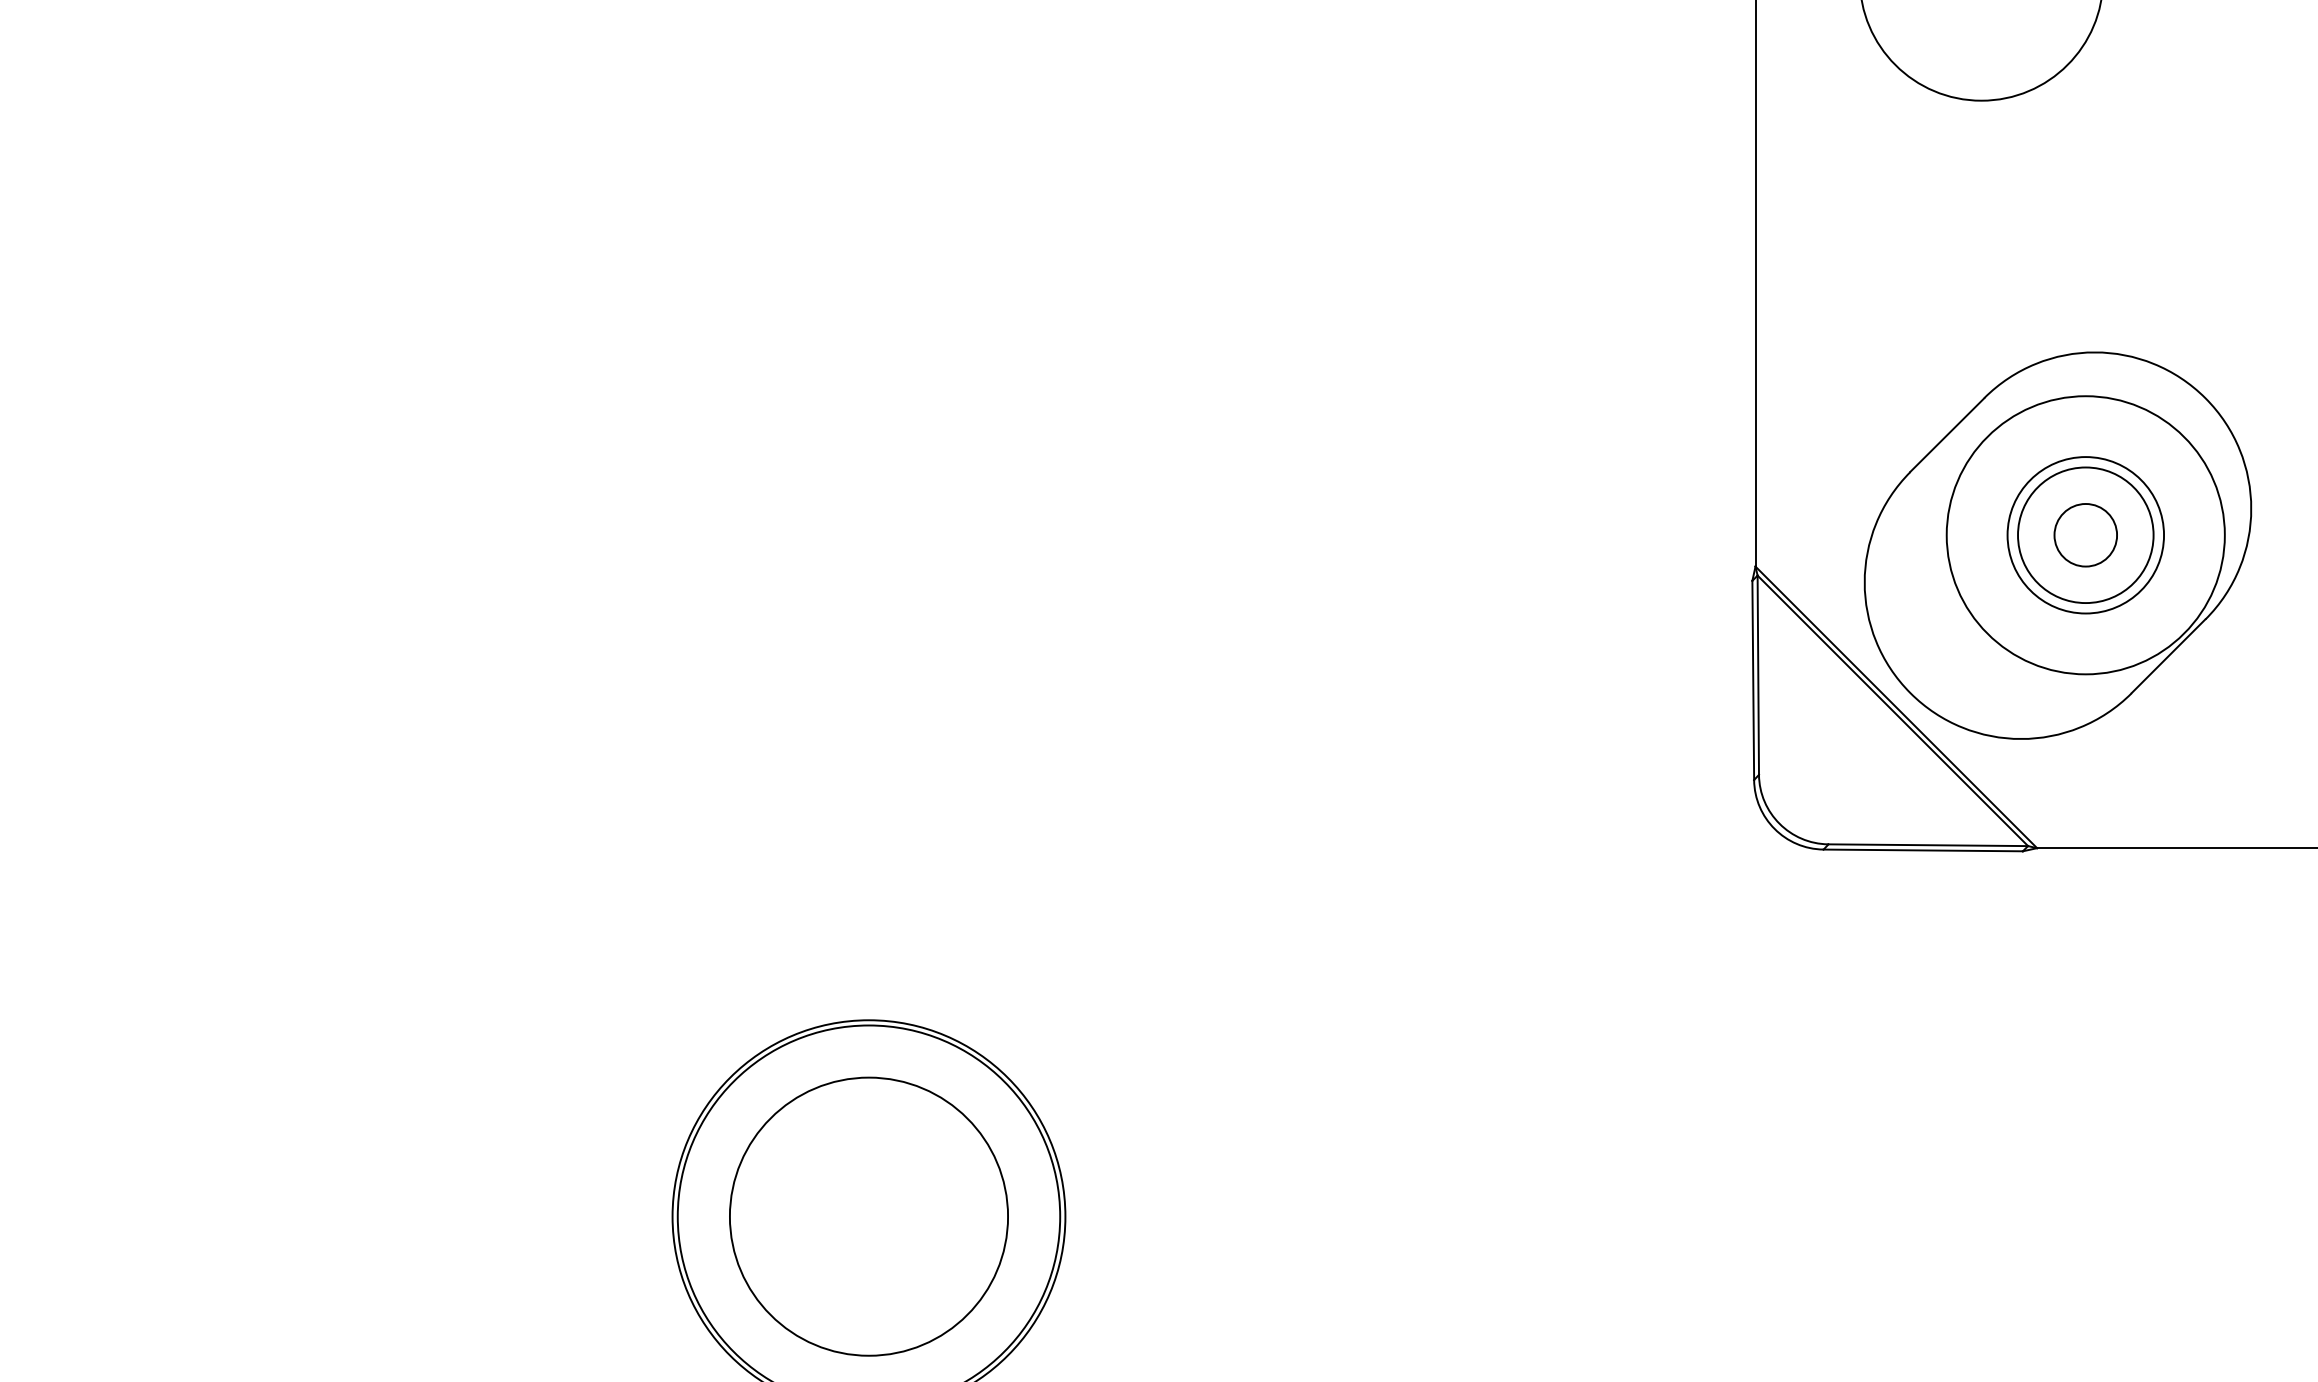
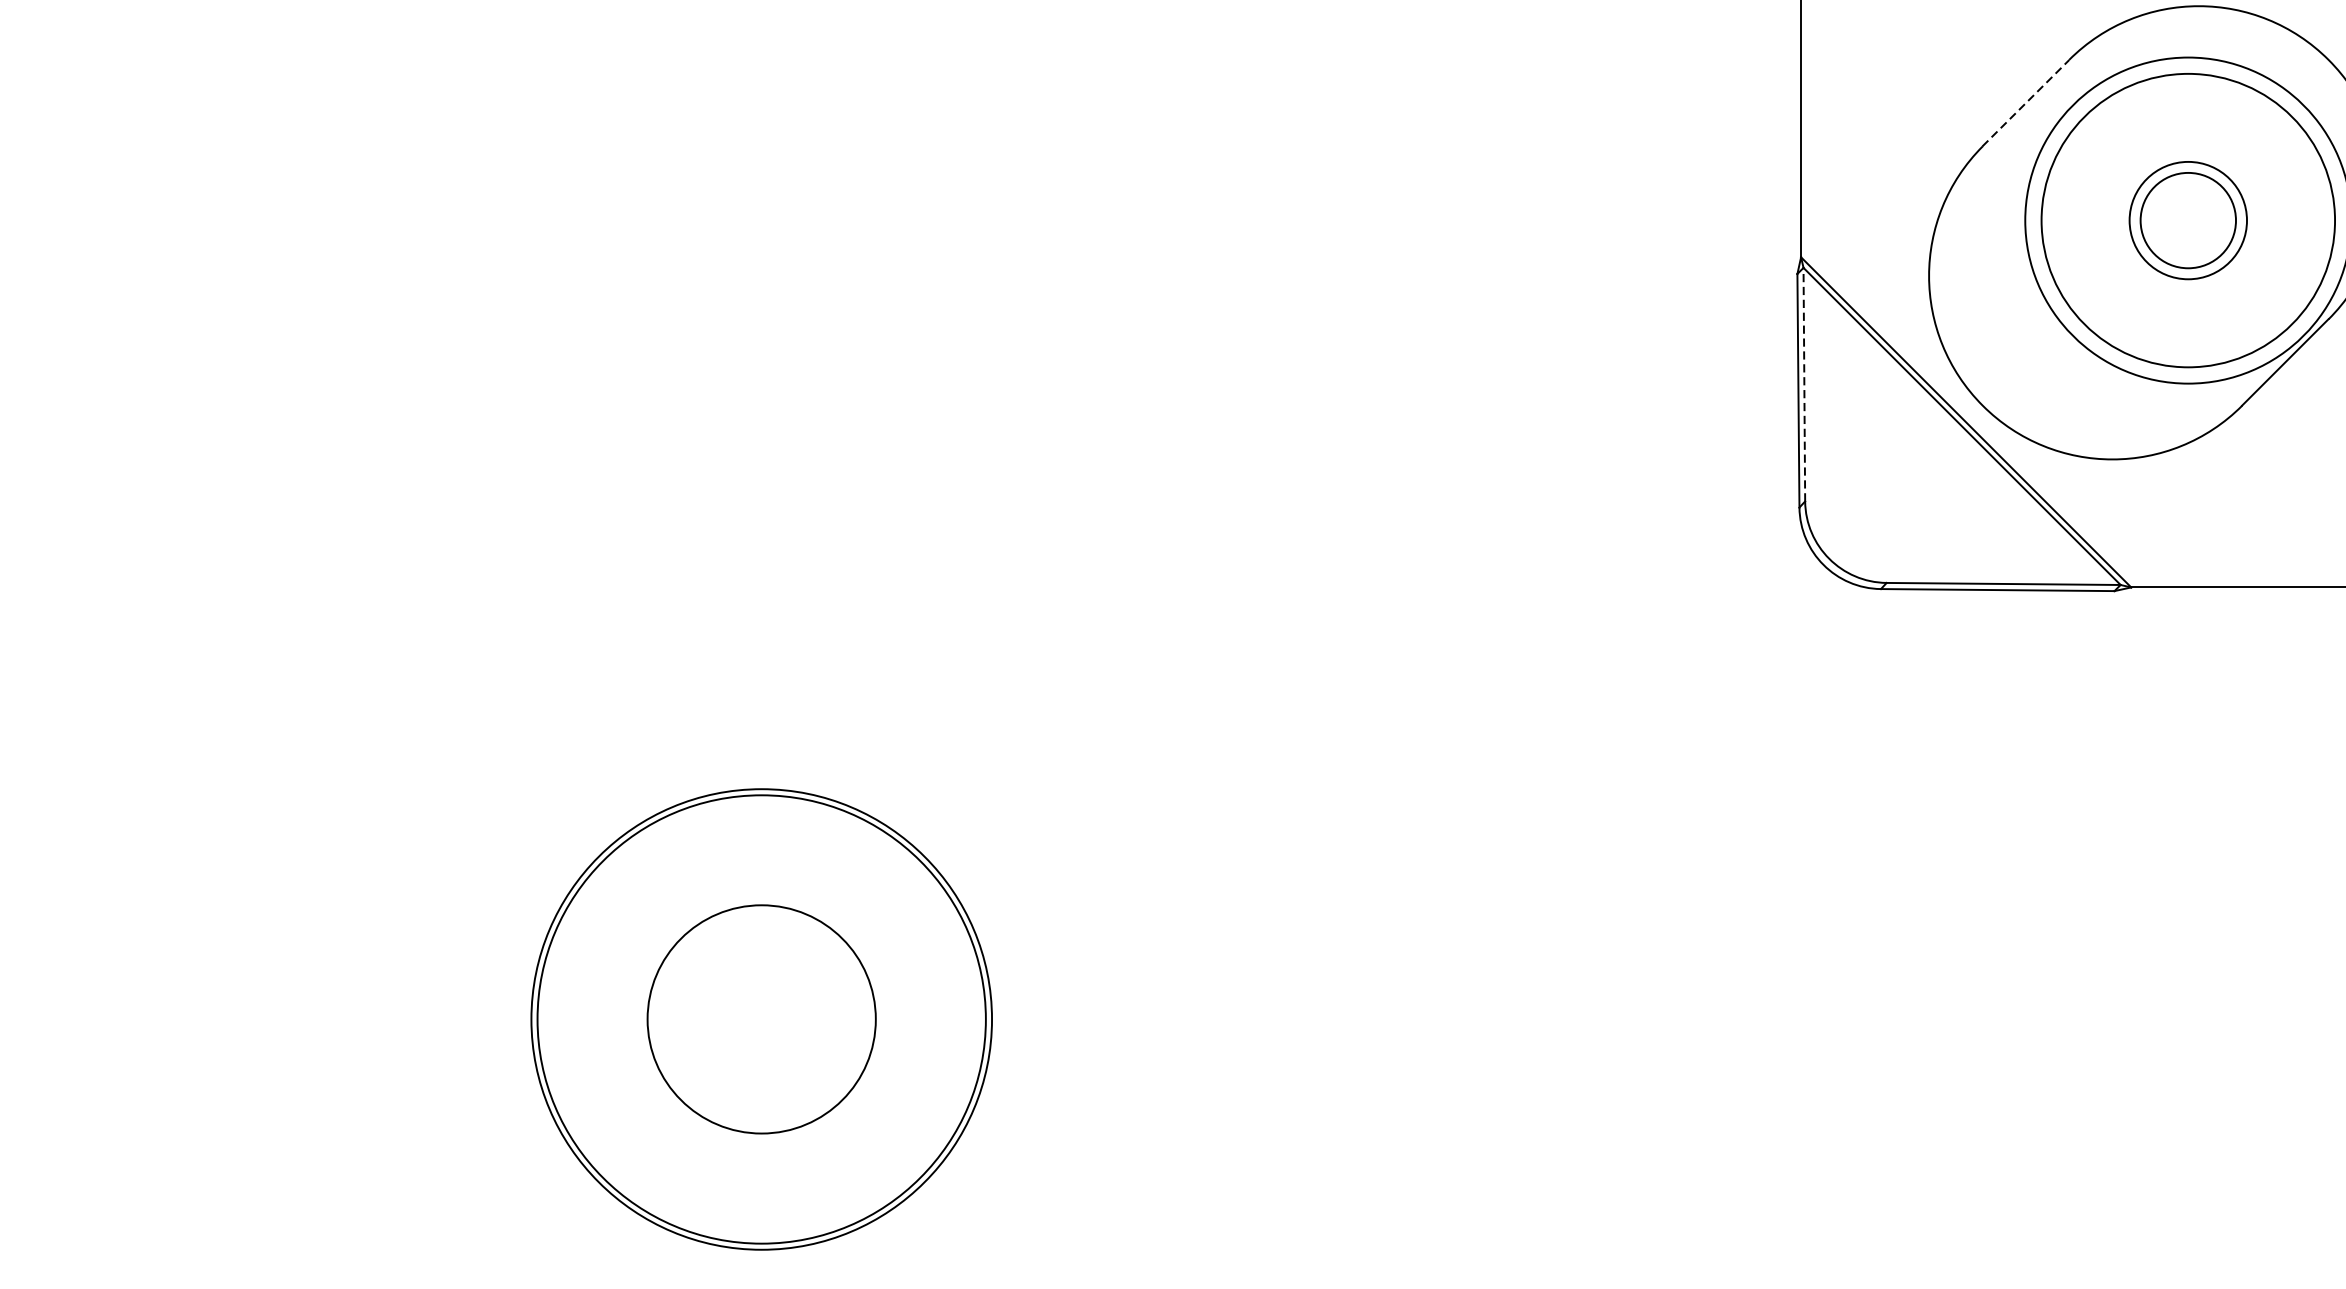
line: (1947, 434) -> (2026, 102), solid -> dashed
circle: (2085, 535) -> (2187, 220), size x0.6
circle: (2085, 535) -> (2187, 220), size x1.6
circle: (2085, 535) -> (2187, 220), size x1.6
line: (1758, 675) -> (1804, 384), solid -> dashed
circle: (868, 1216) -> (761, 1019), size x0.7

